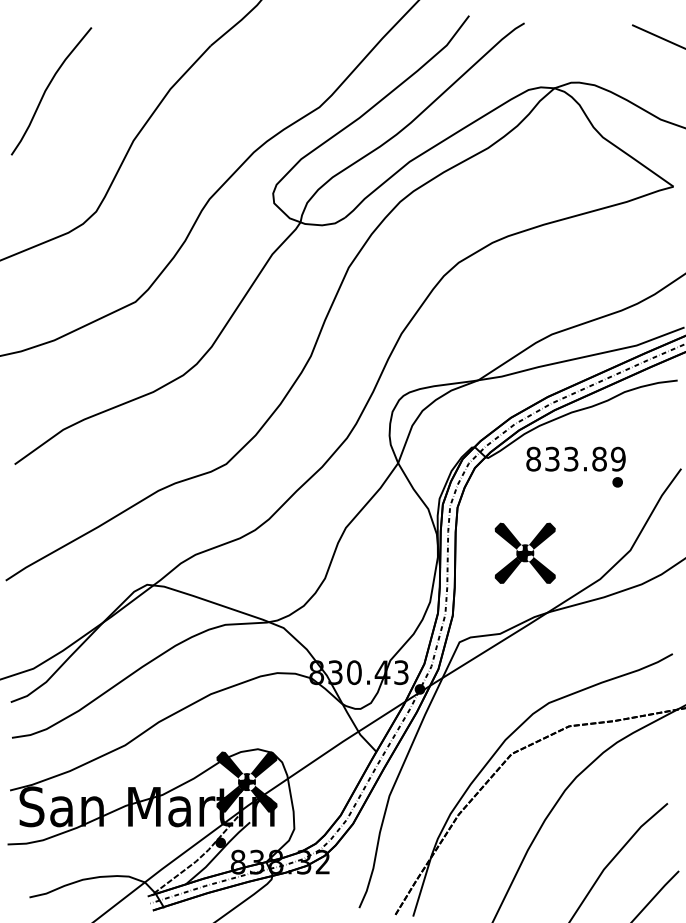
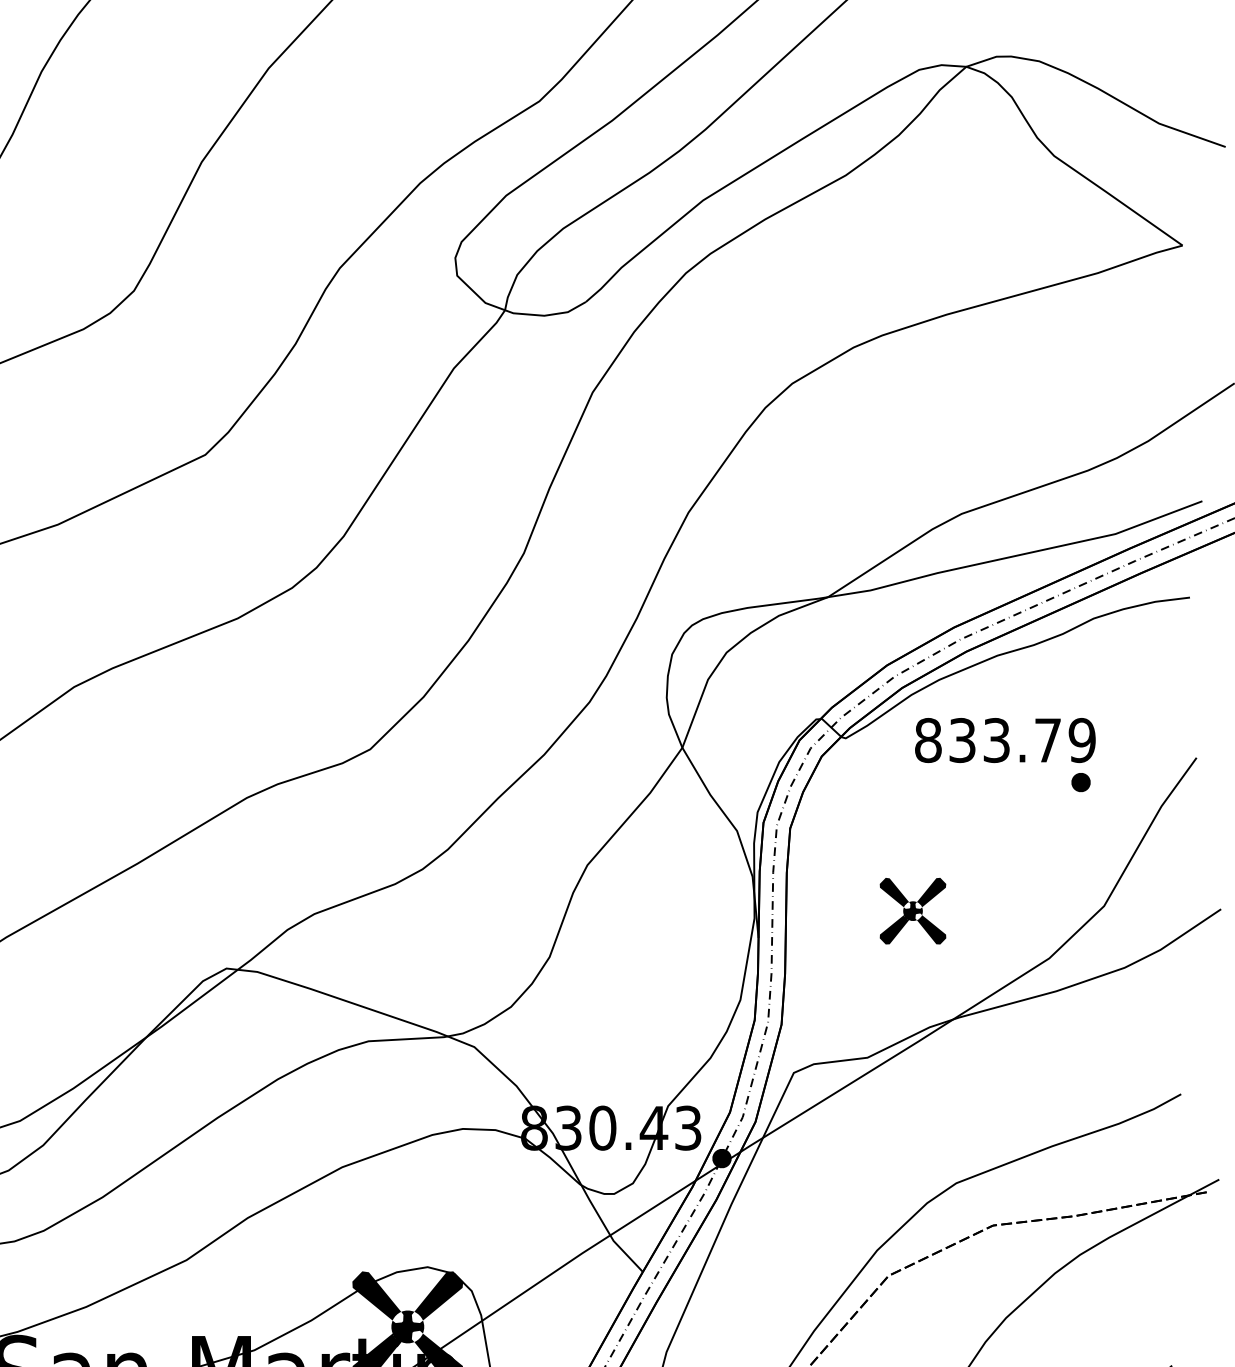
text: (599, 458) -> (1048, 739), 833.89 -> 833.79
part: (524, 552) -> (911, 909), size x0.6

